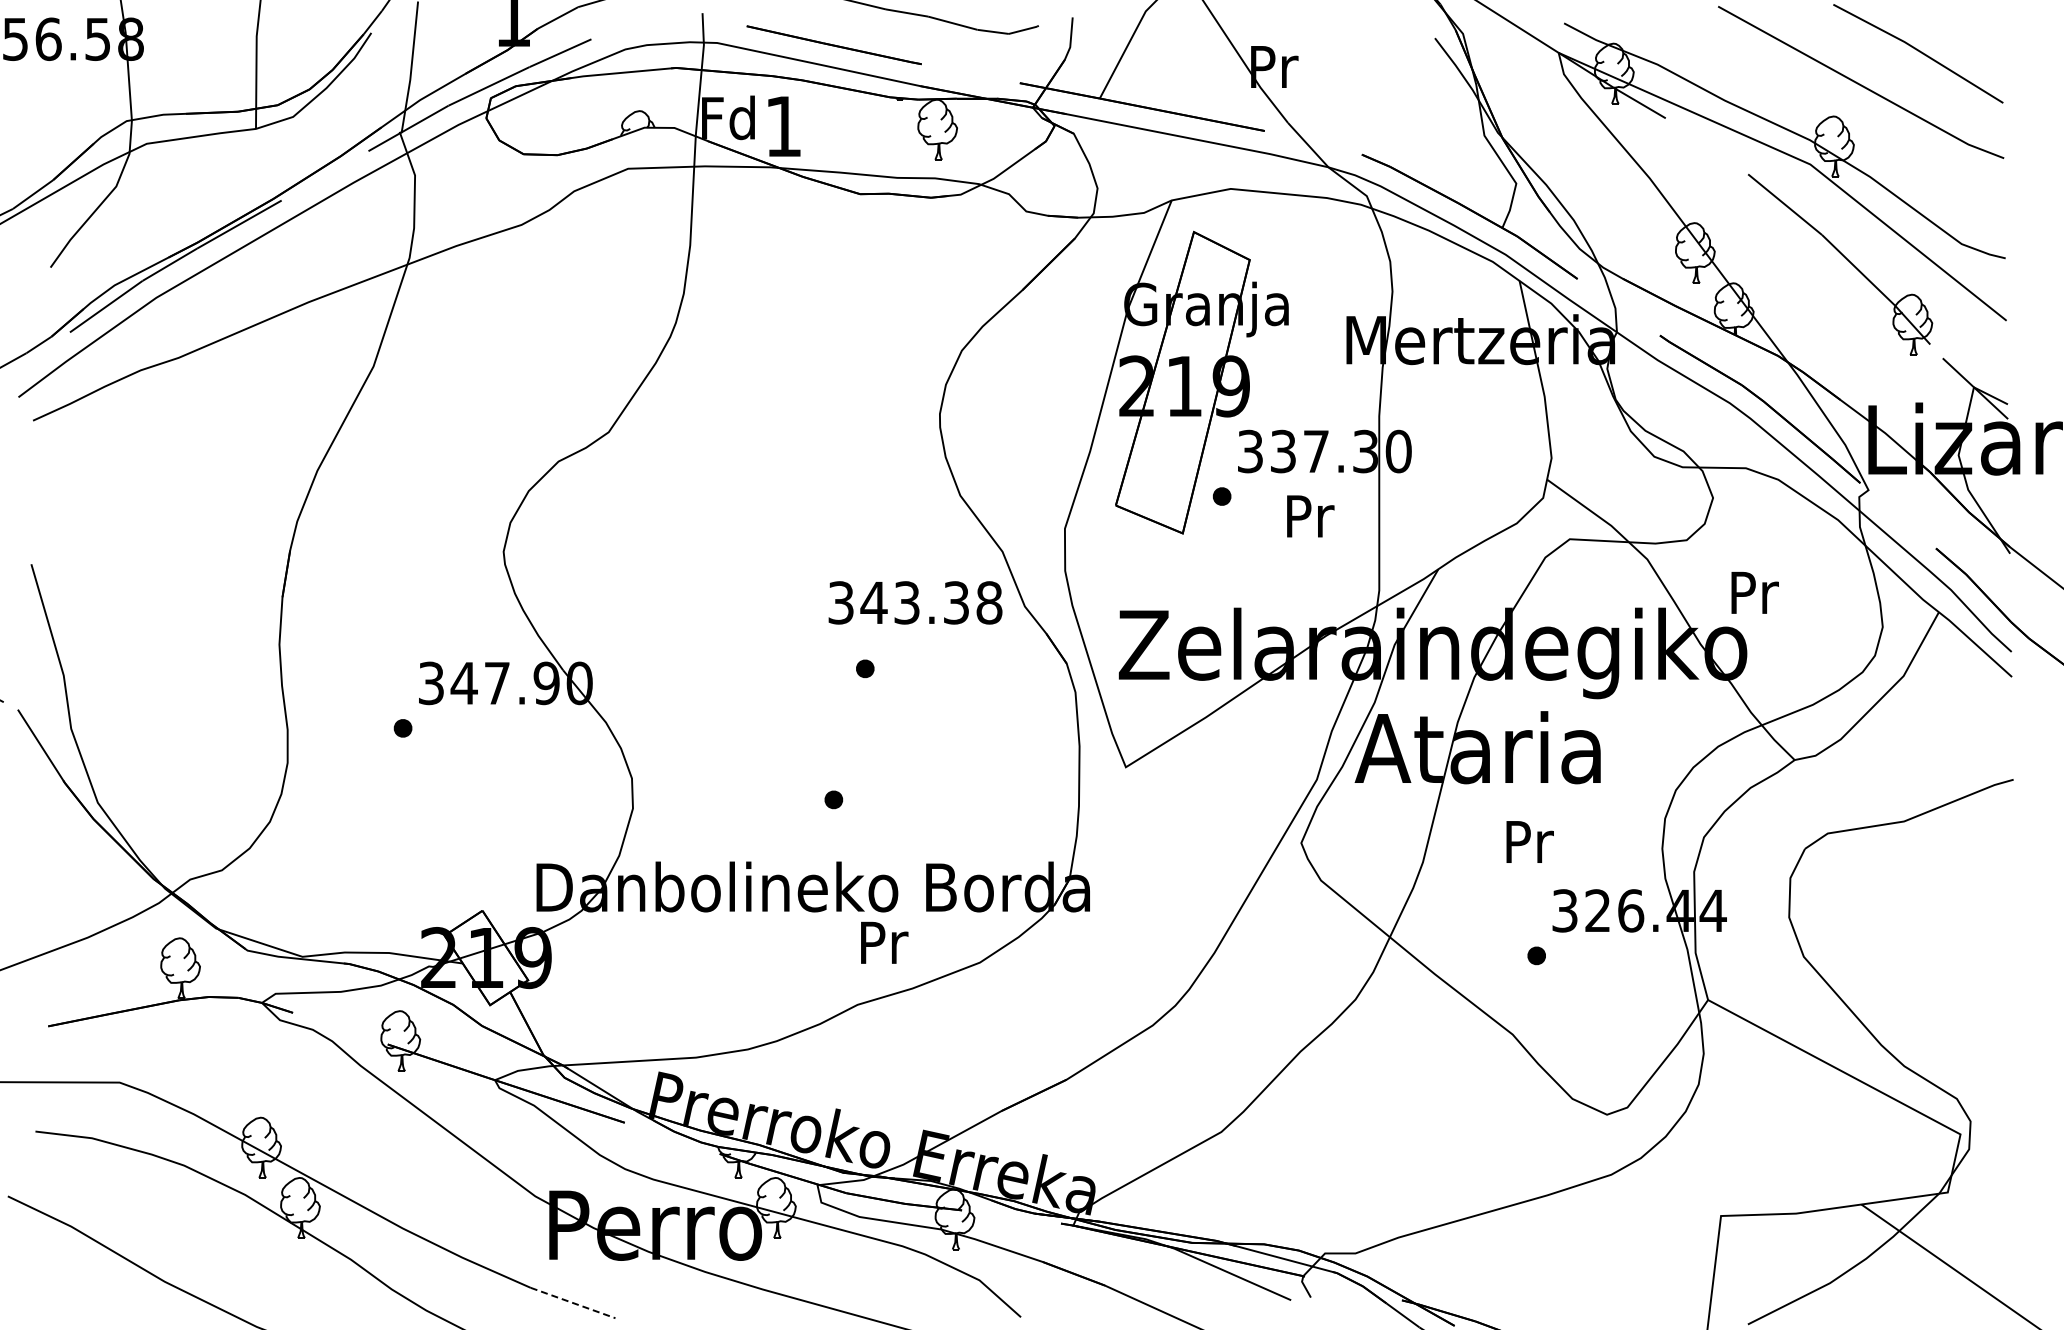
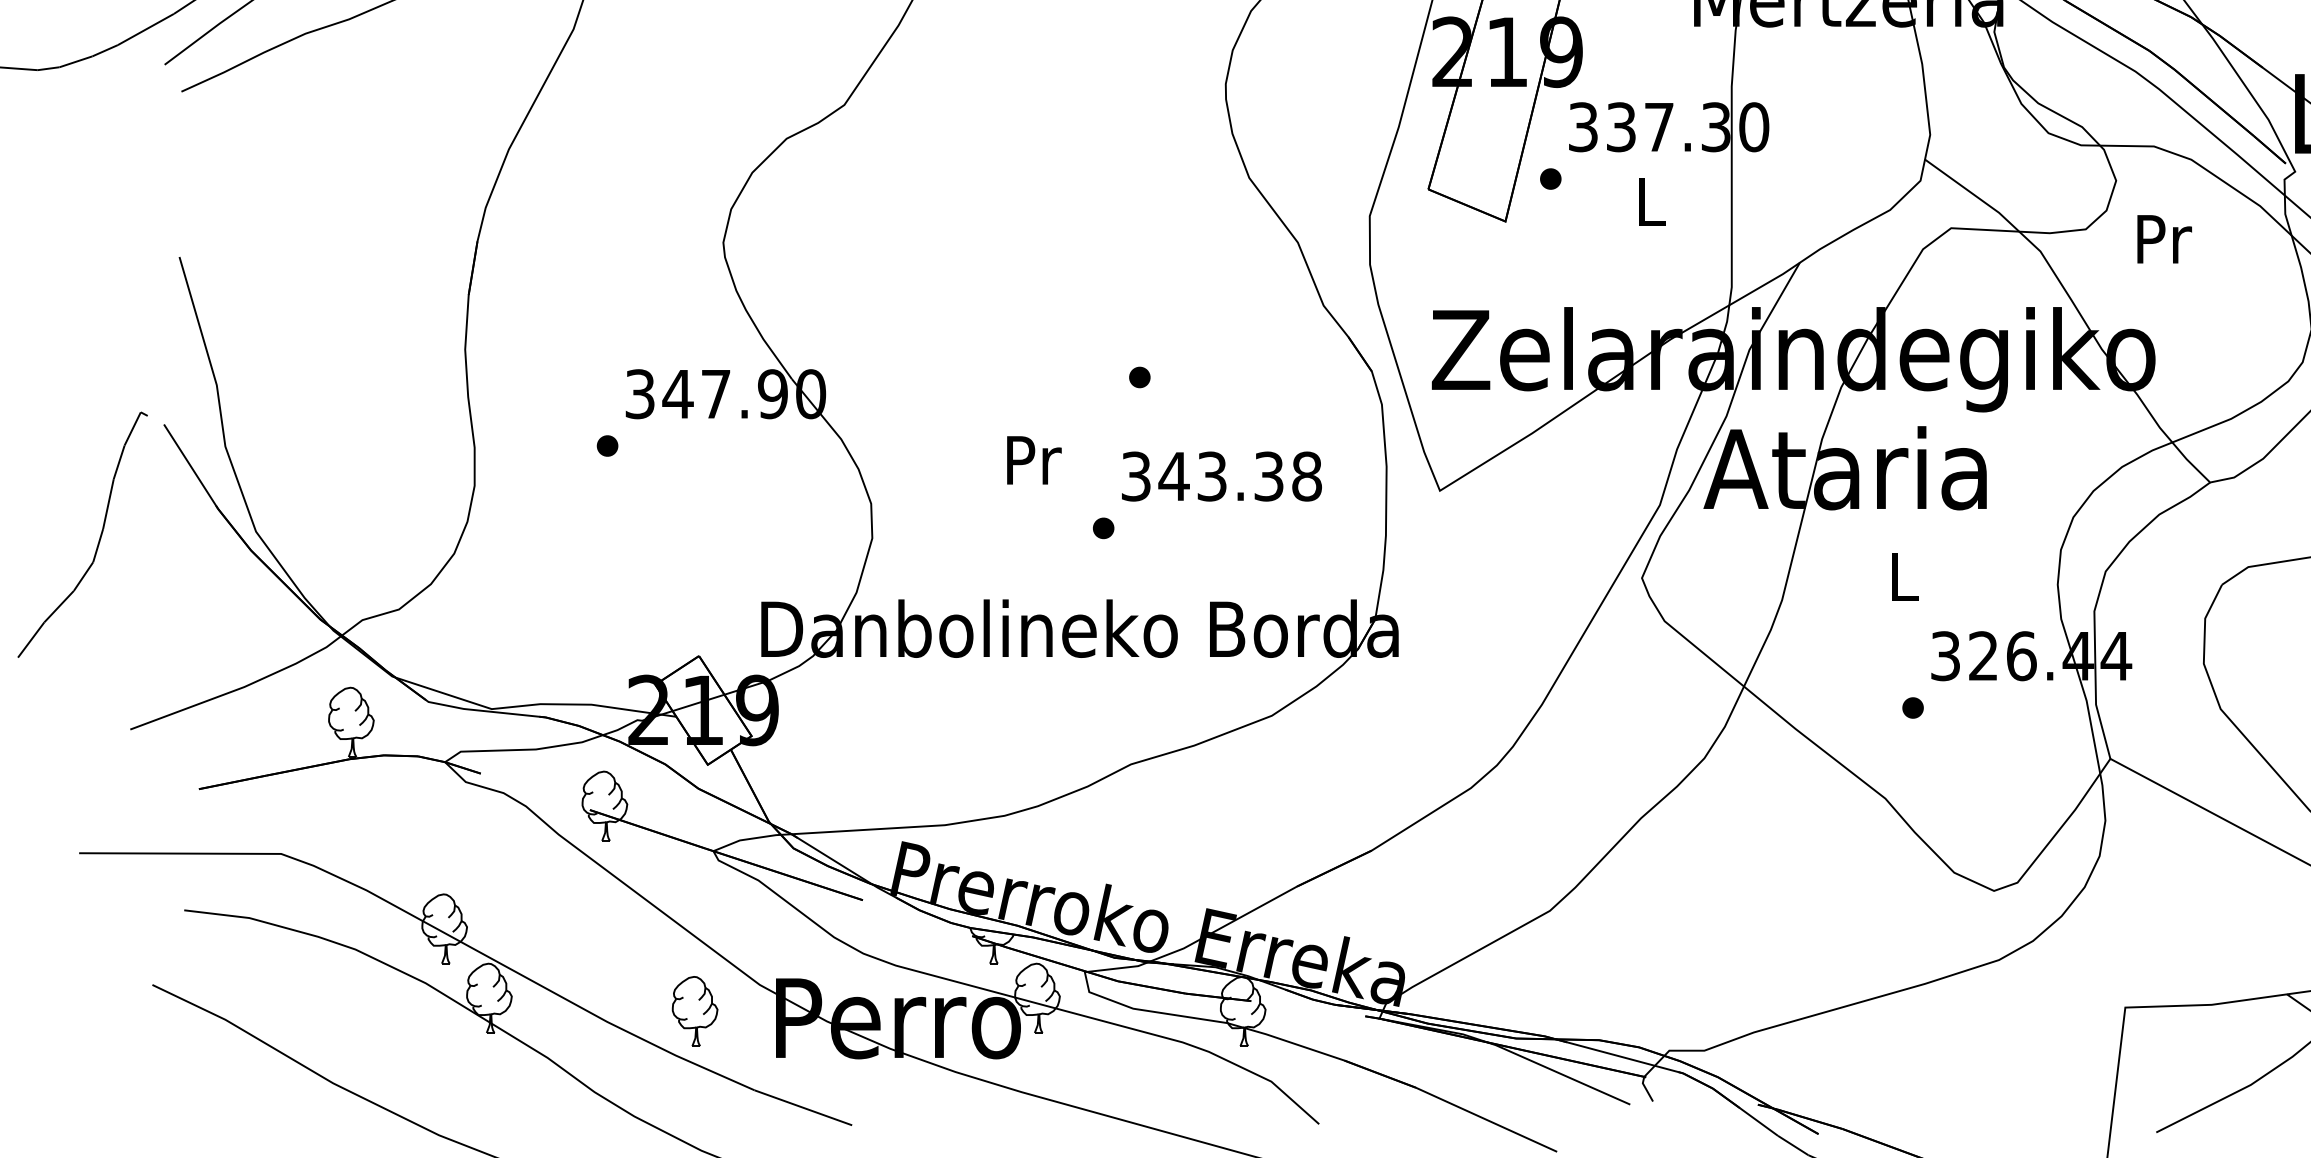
text: (1310, 516) -> (1652, 202), Pr -> L
text: (1754, 592) -> (2163, 238), moved
text: (915, 602) -> (1221, 476), moved
text: (1529, 841) -> (1904, 576), Pr -> L
text: (884, 942) -> (1034, 459), moved
part: (478, 1219) -> (694, 1011), added
line: (573, 1303) -> (803, 1108), dashed -> solid

